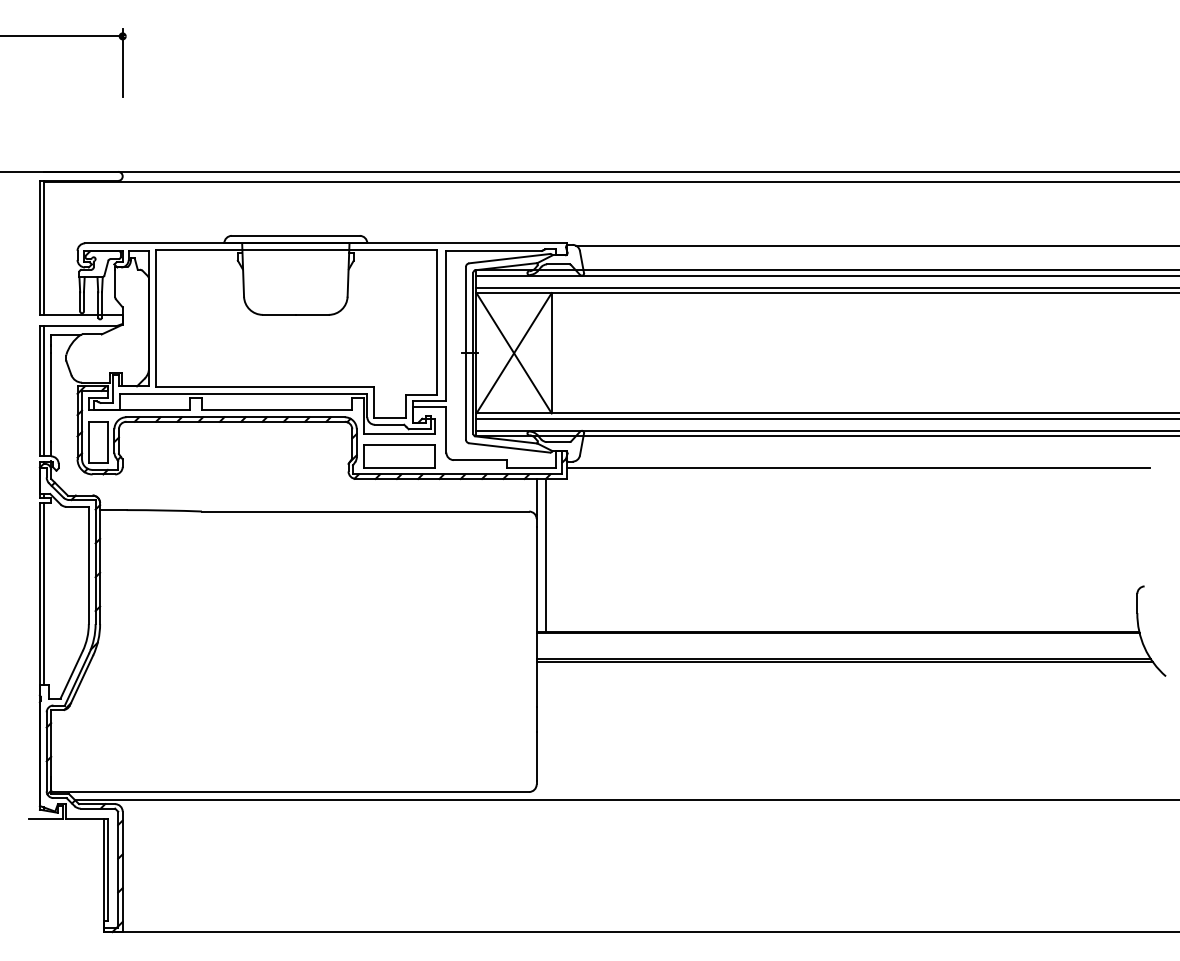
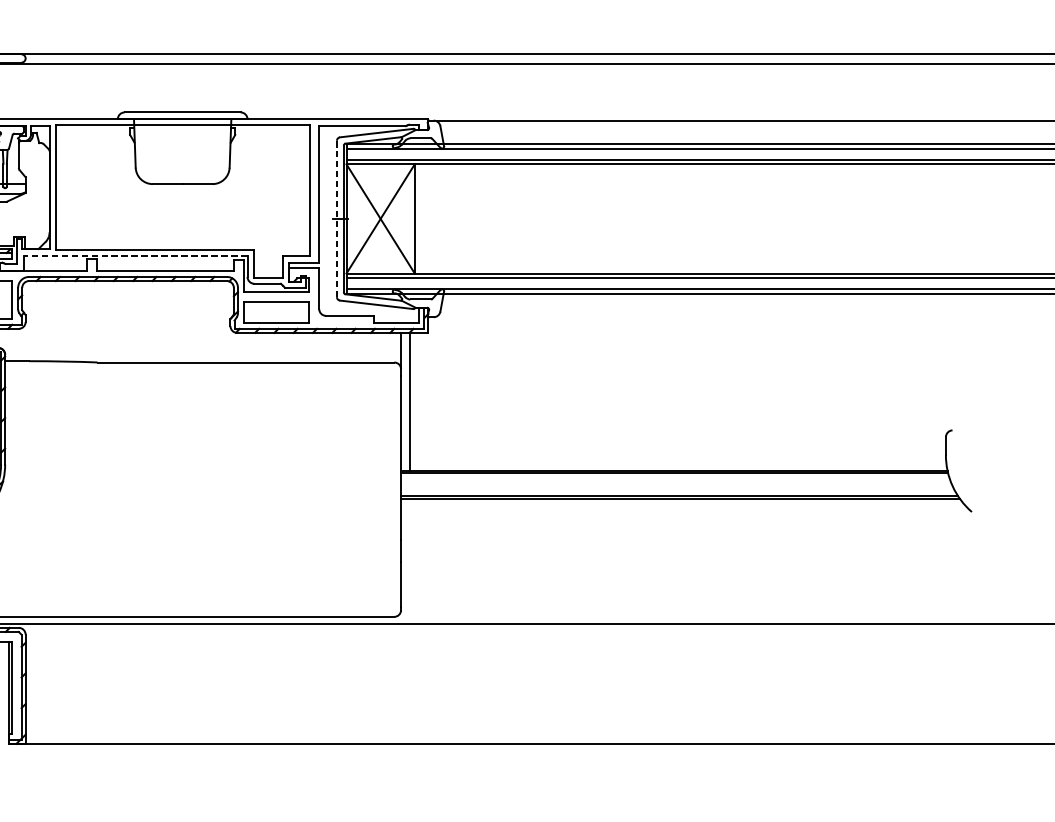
line: (465, 352) -> (336, 218), solid -> dashed
line: (243, 393) -> (135, 255), solid -> dashed
line: (858, 468) -> (693, 323), removed

